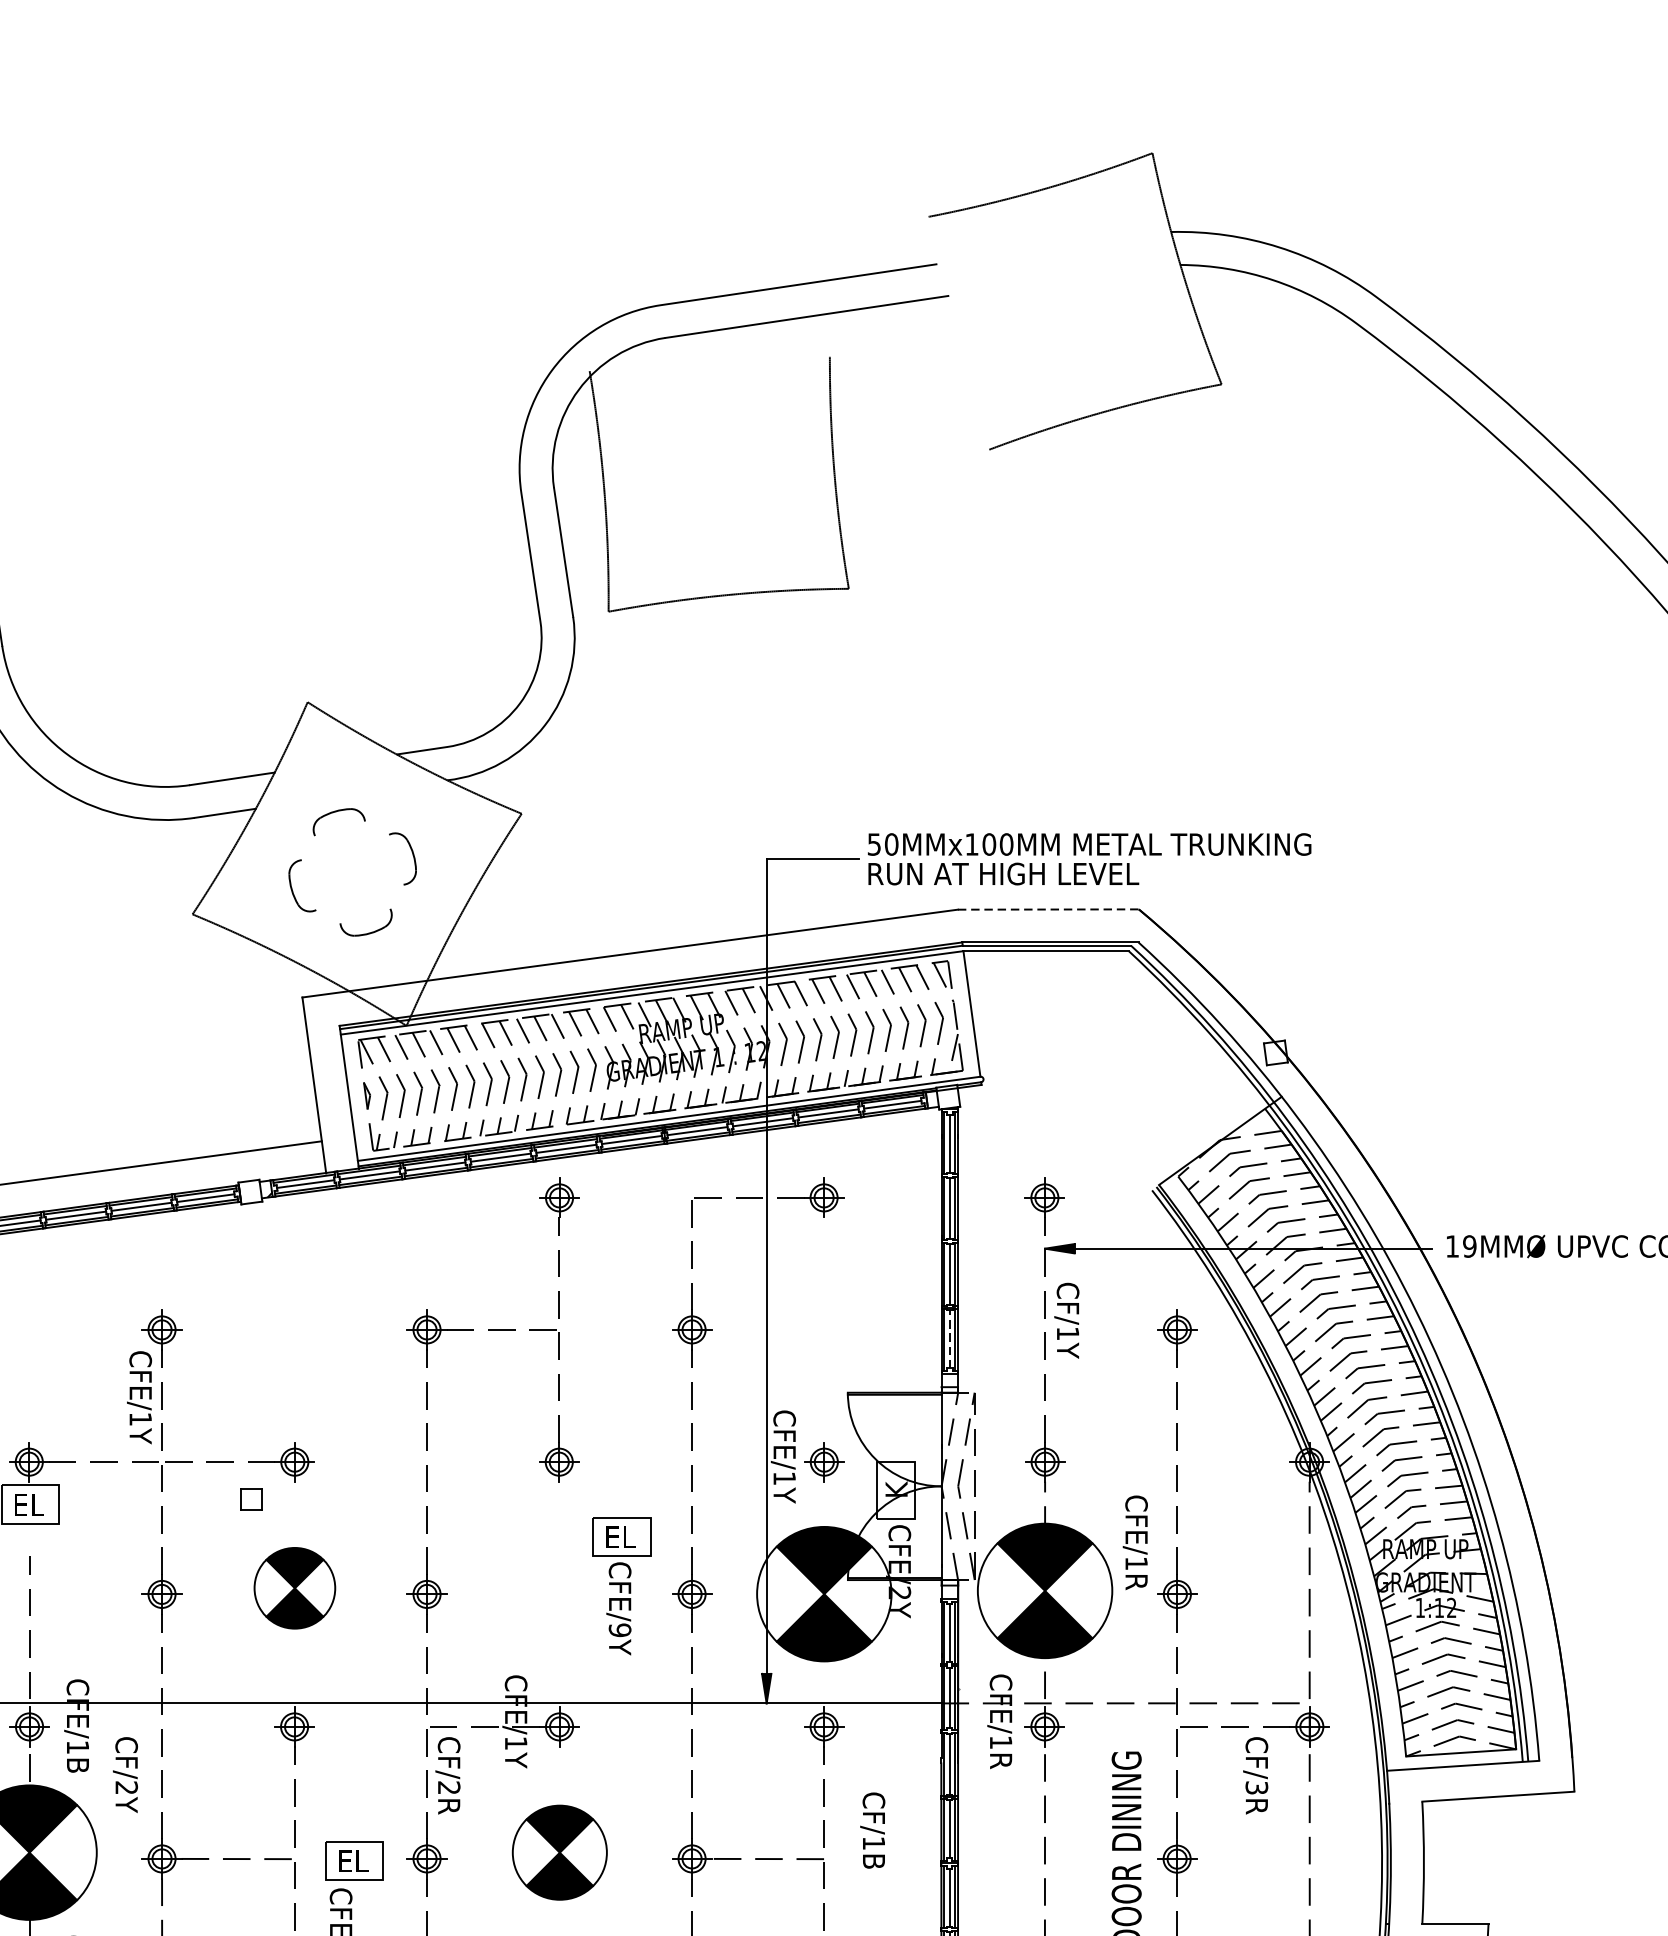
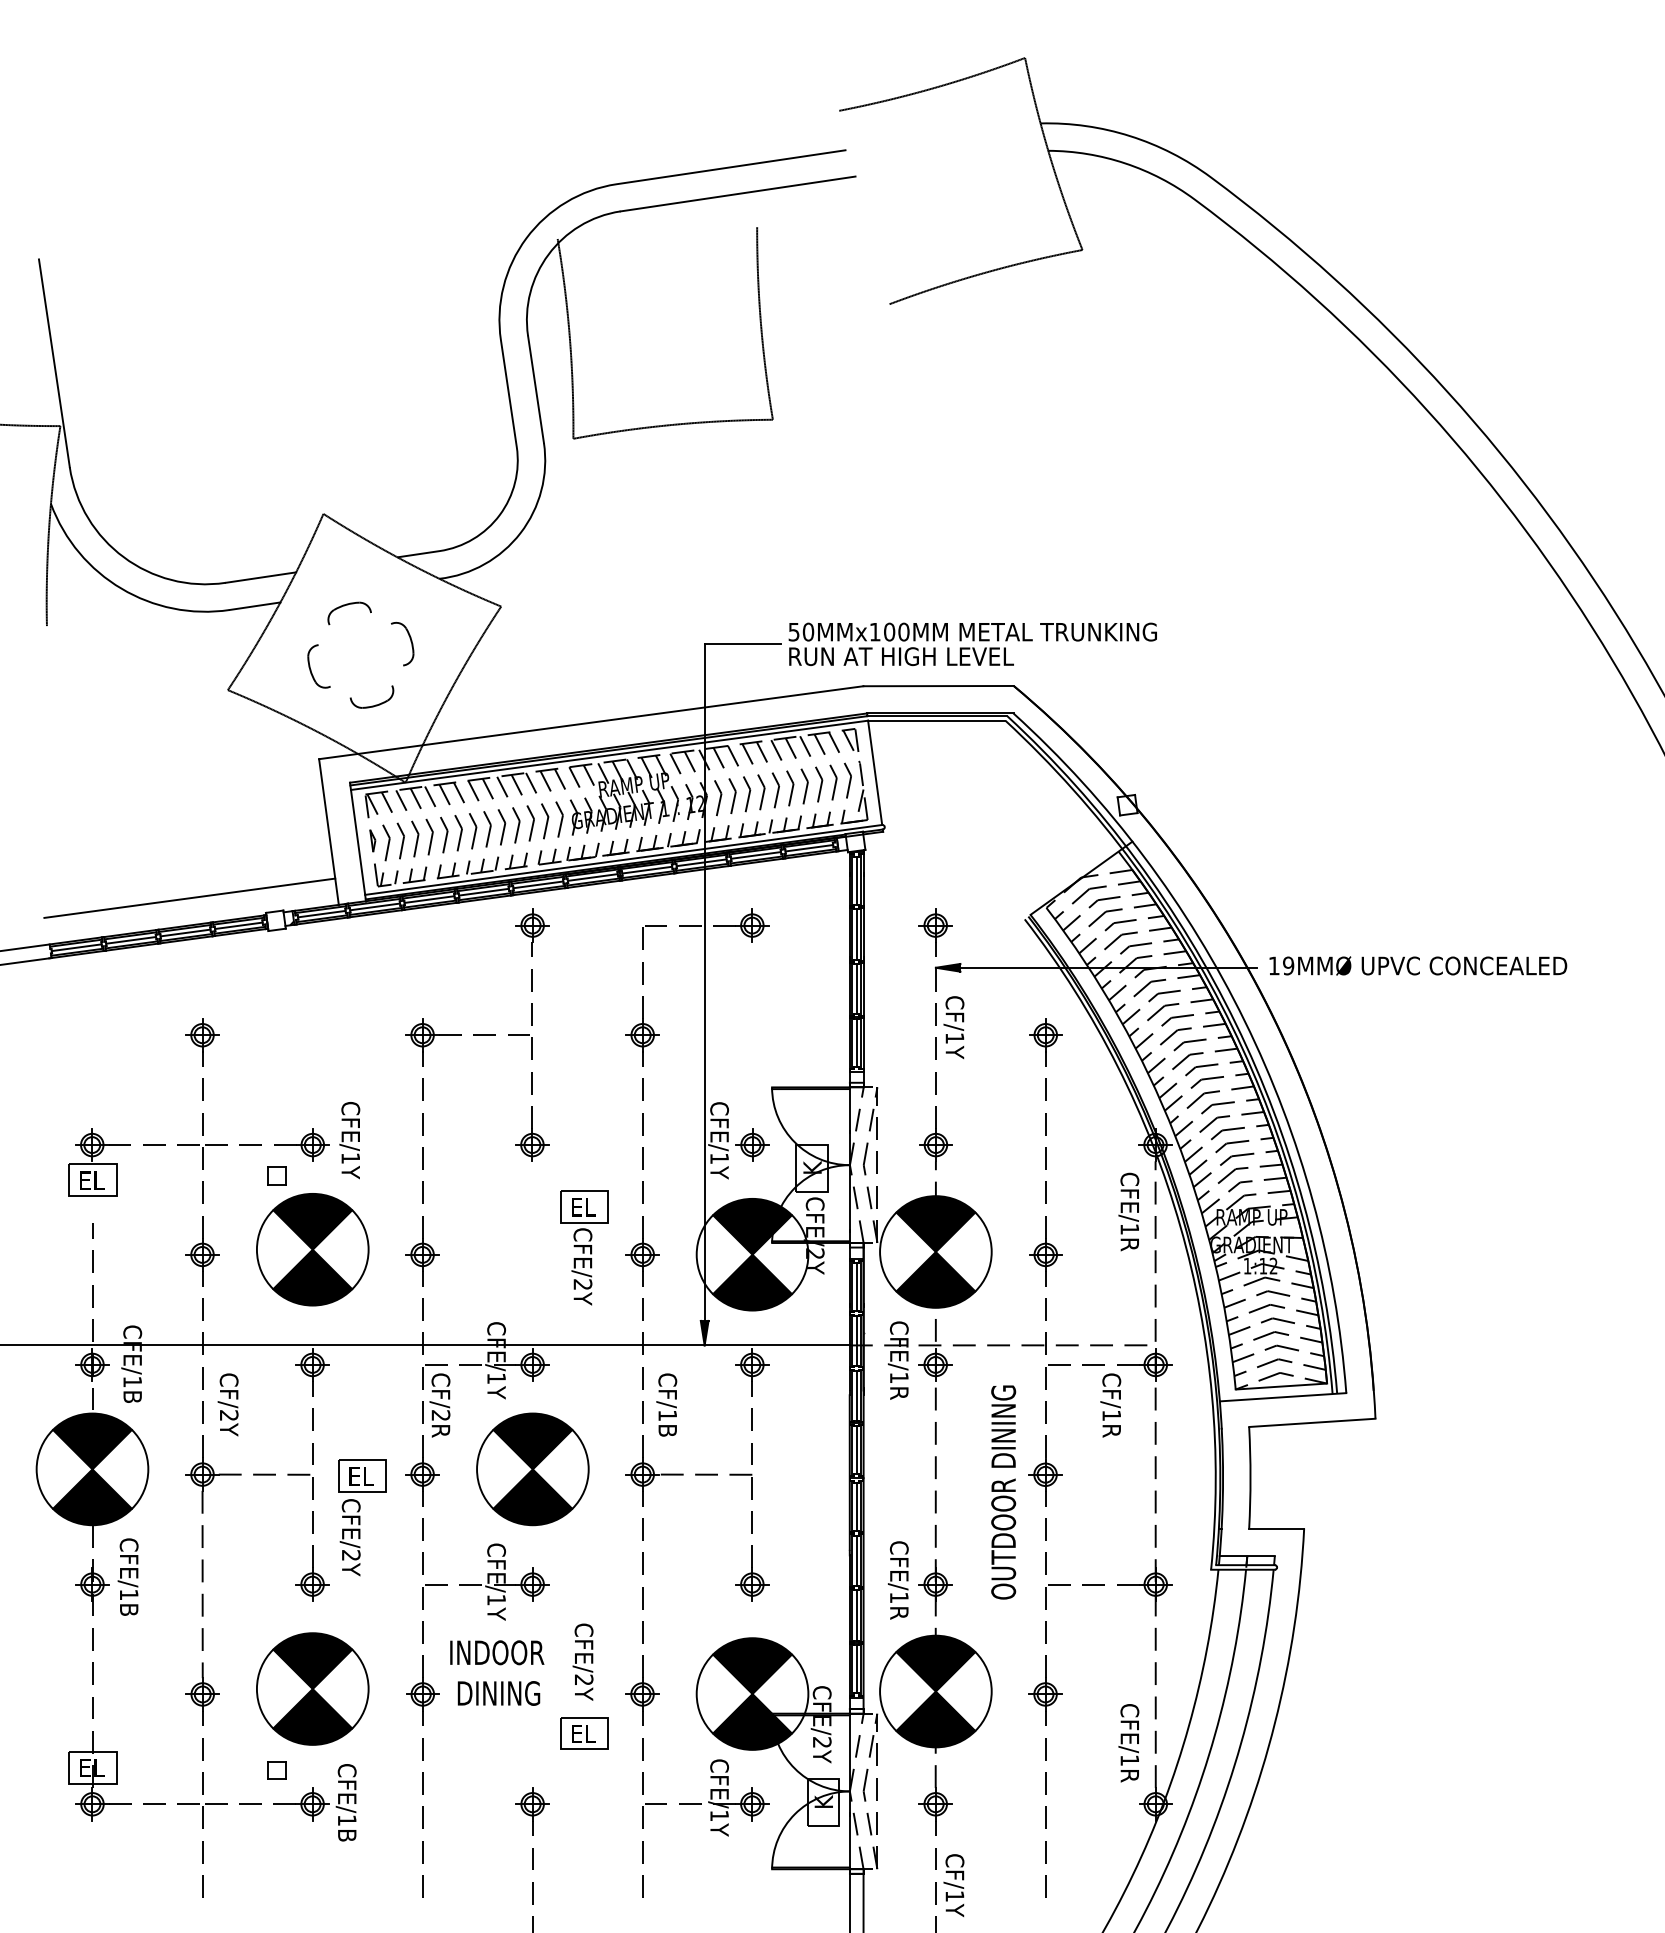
line: (1049, 909) -> (939, 686), dashed -> solid
line: (949, 1338) -> (856, 1042), dashed -> solid
text: (139, 1397) -> (349, 1140), moved
text: (1134, 1542) -> (1128, 1211), moved
part: (294, 1587) -> (312, 1249), size x1.67
text: (619, 1630) -> (582, 1284), CFE/9Y -> CFE/2Y
text: (124, 1774) -> (227, 1404), moved
text: (1256, 1787) -> (1111, 1415), CF/3R -> CF/1R
text: (872, 1829) -> (666, 1404), moved
part: (559, 1852) -> (532, 1469), size x1.43

